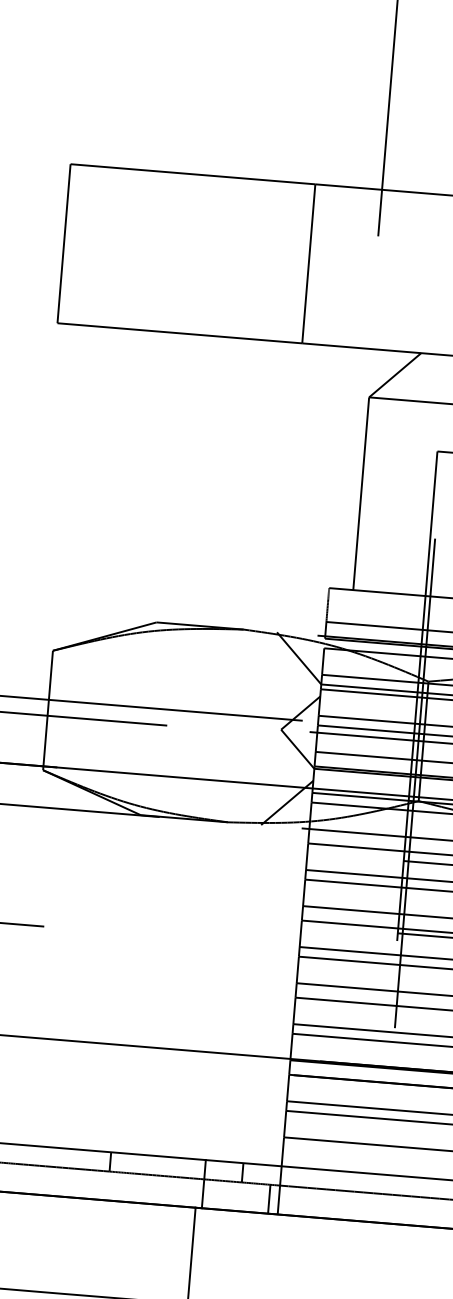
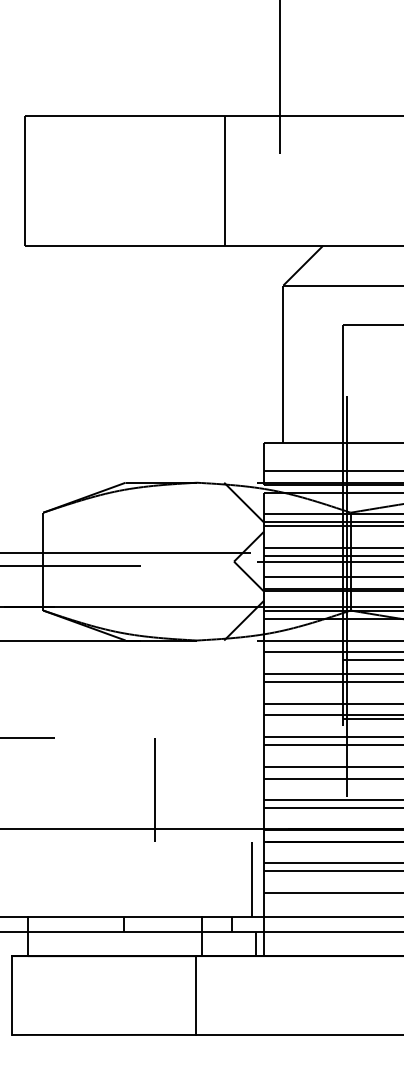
line: (161, 1000) -> (154, 789), added
line: (270, 1118) -> (251, 878), added

